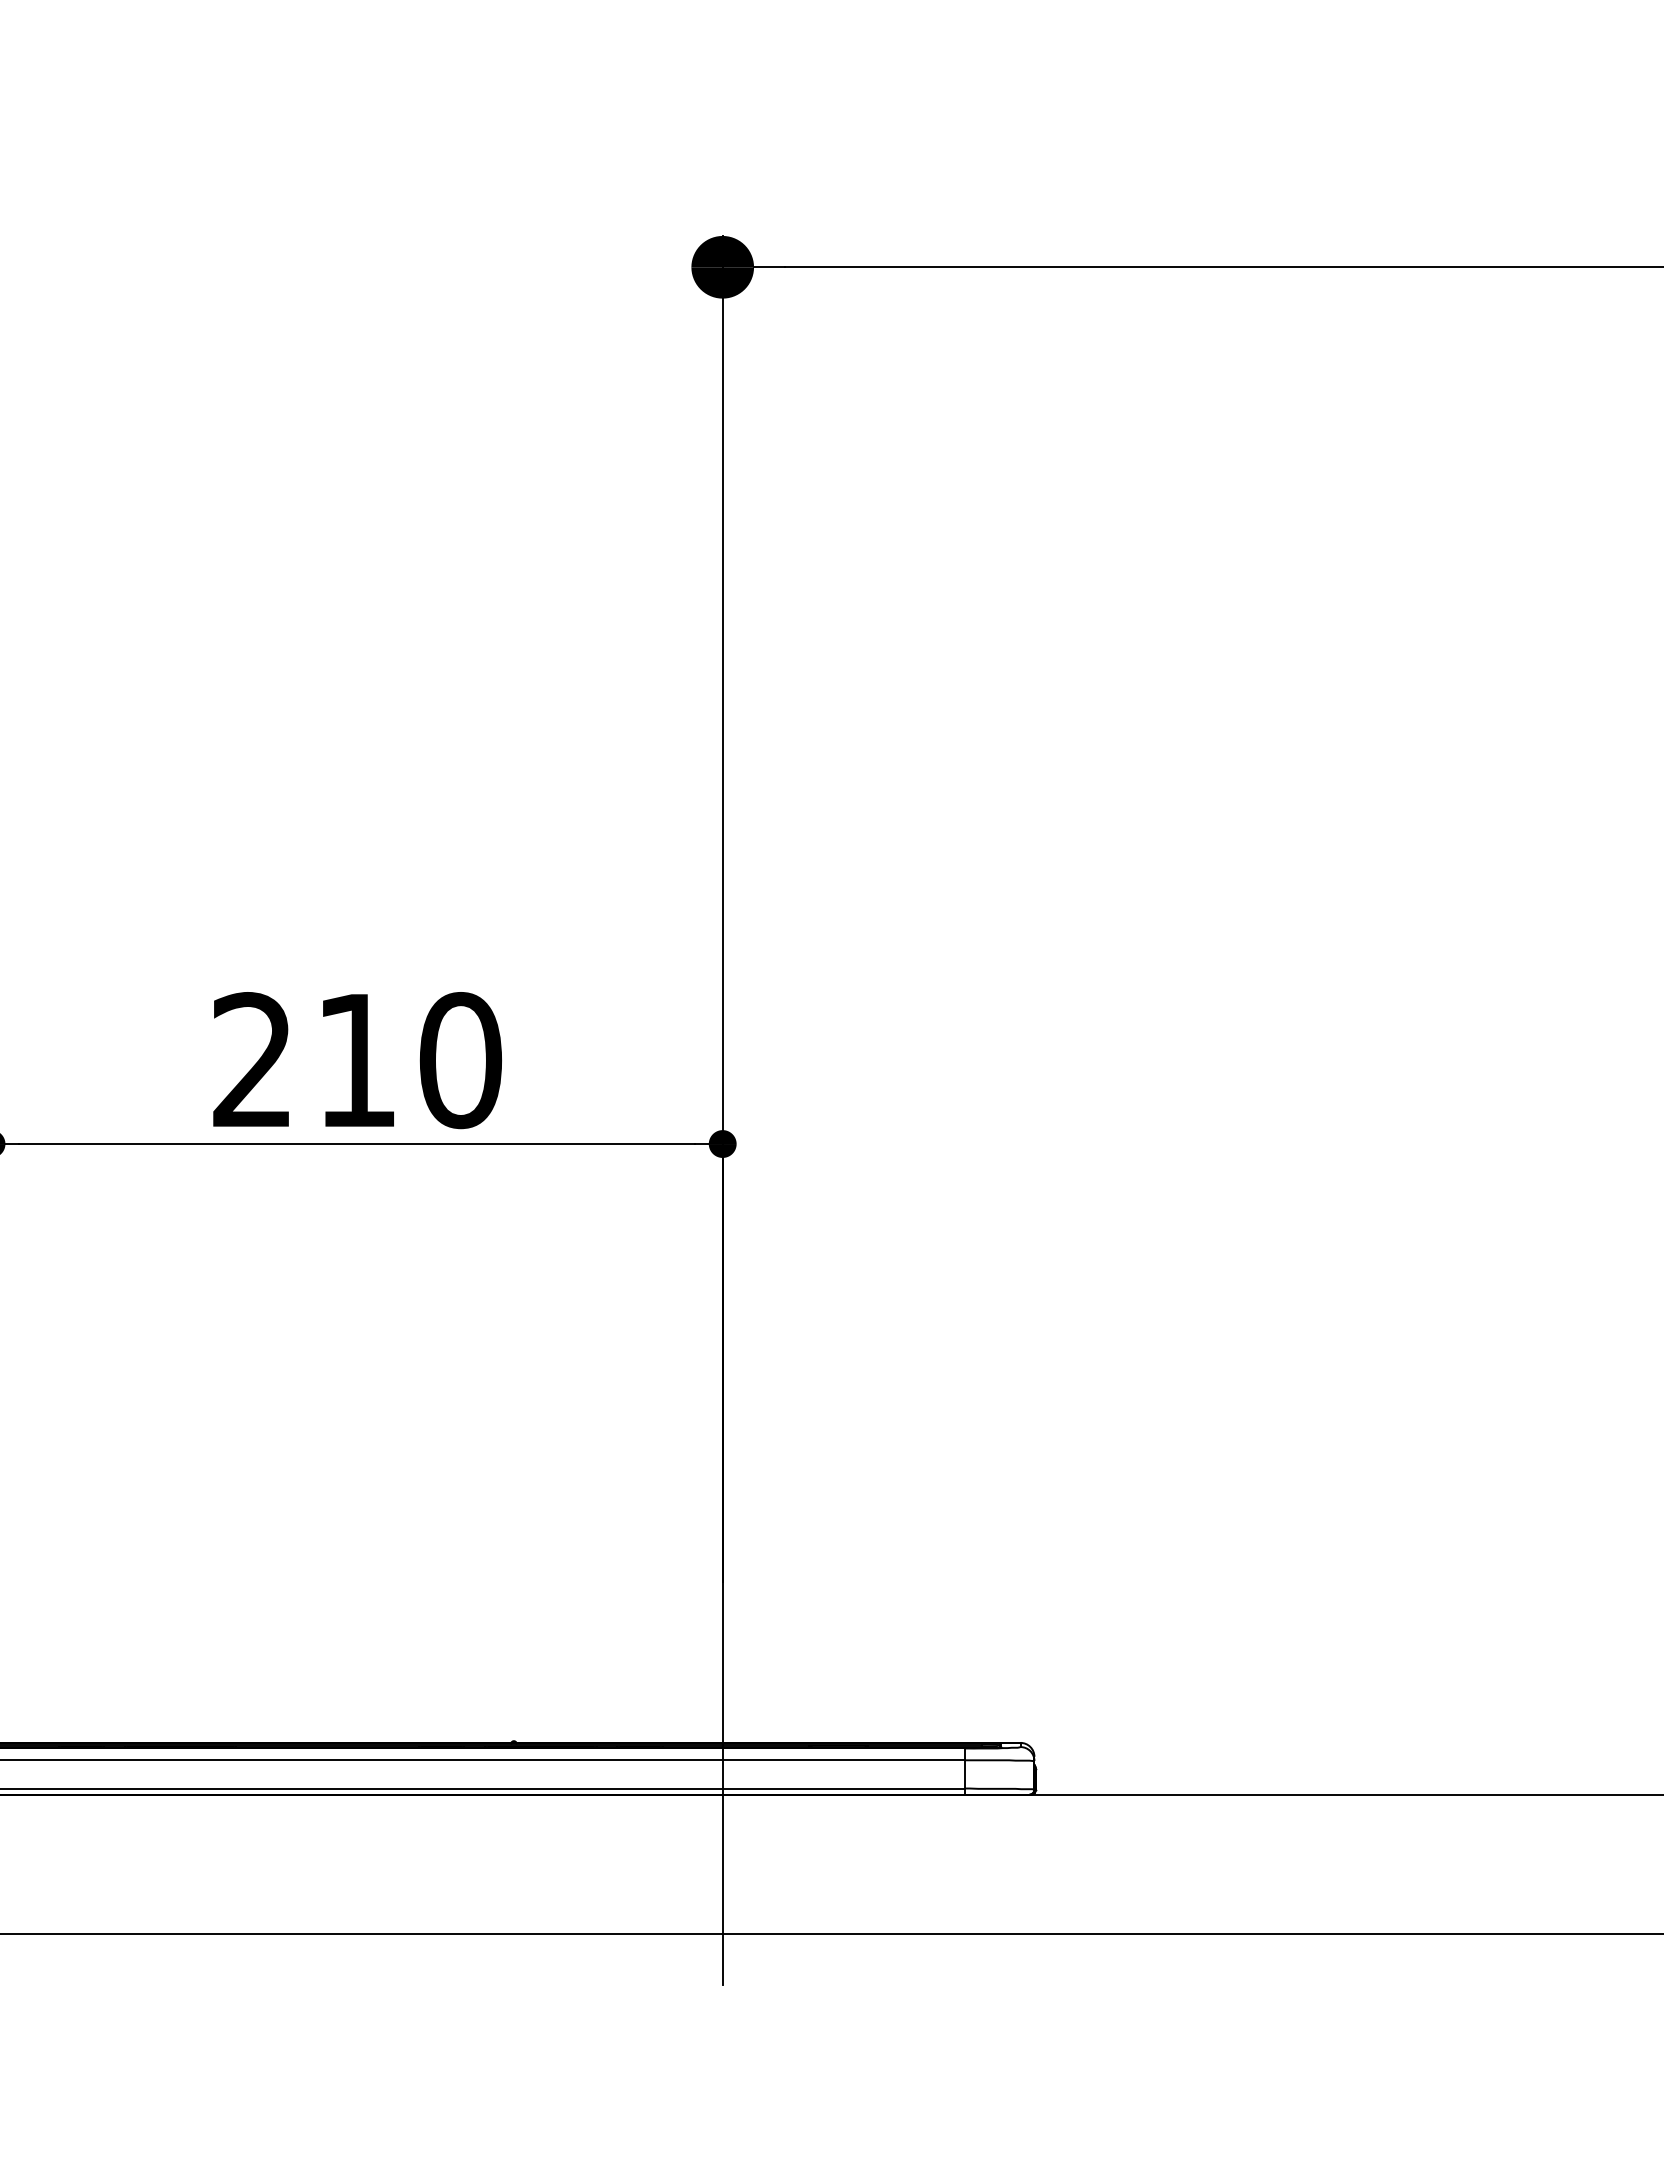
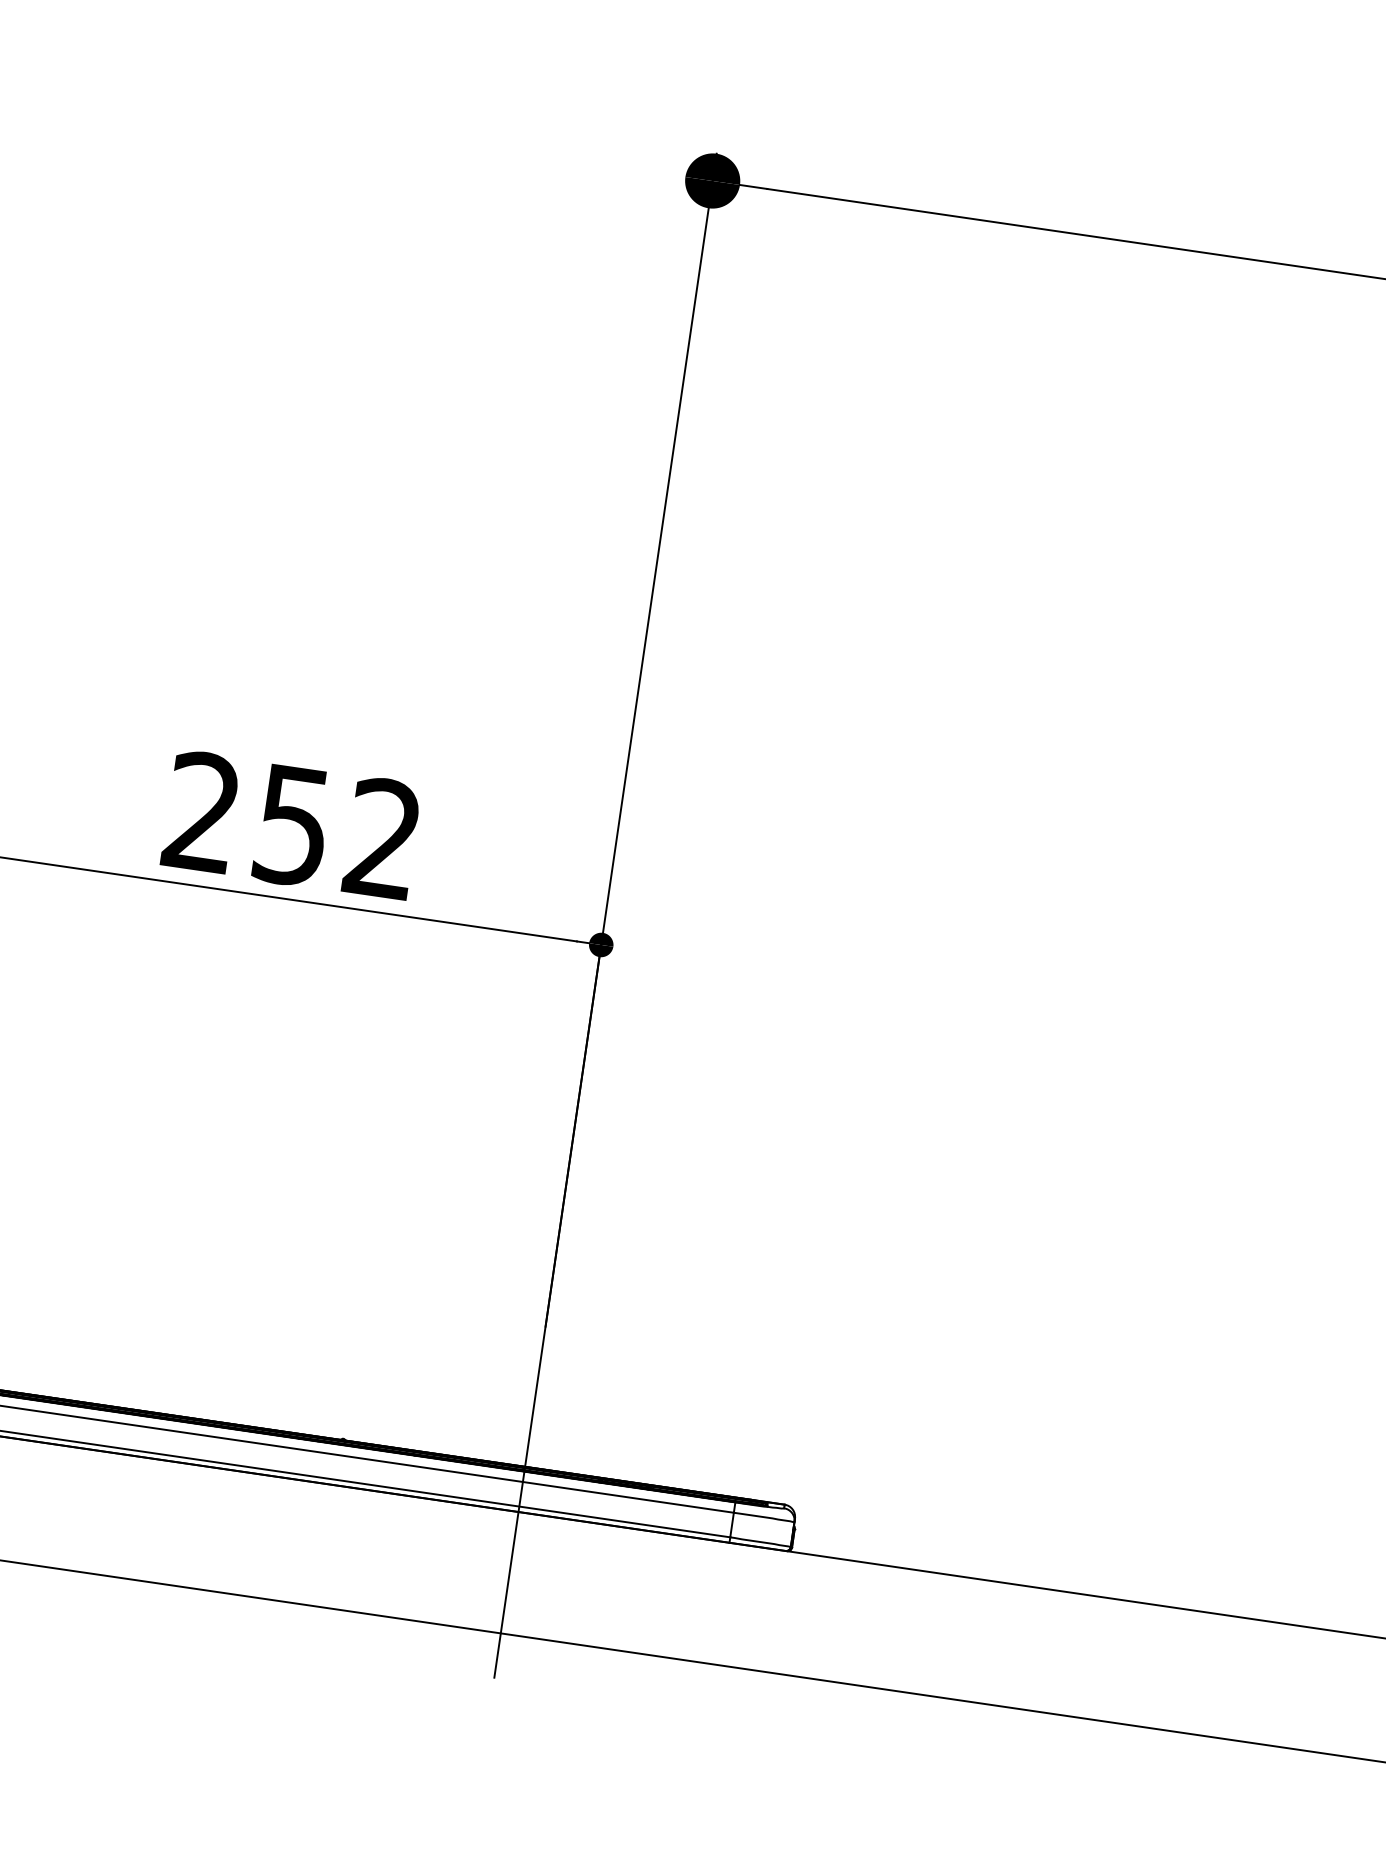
text: (409, 1060) -> (338, 832), 210 -> 252

